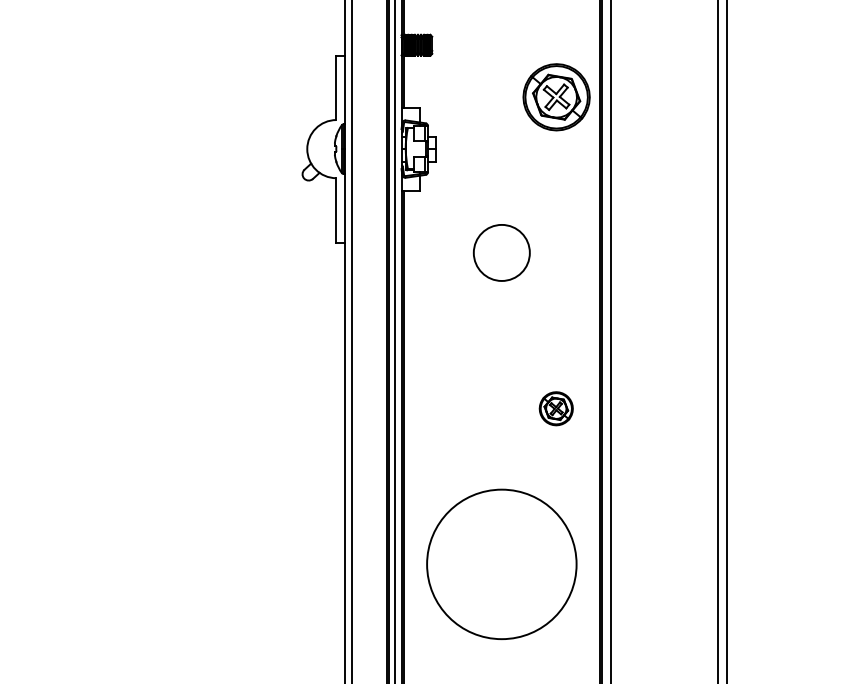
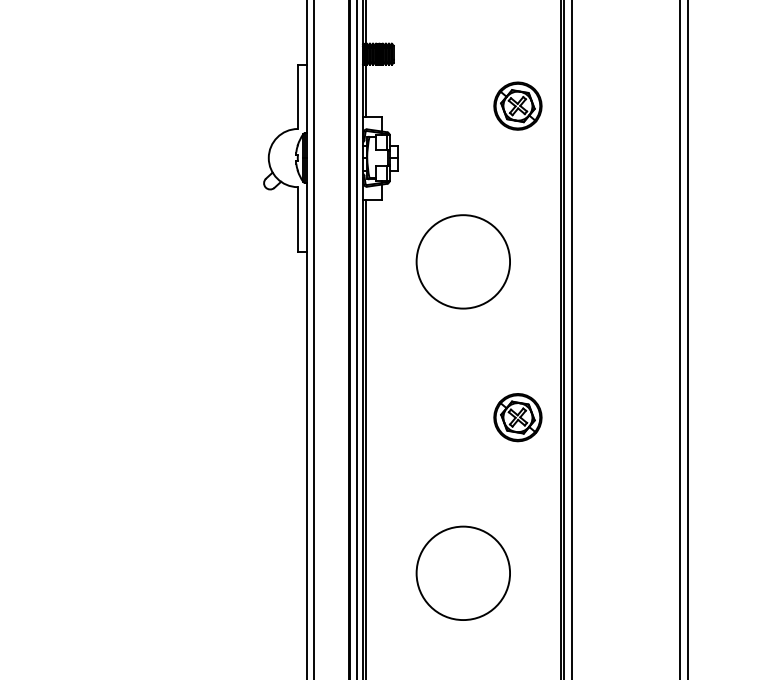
part: (555, 96) -> (517, 105), size x0.71
circle: (501, 252) -> (463, 261), size x1.67
part: (555, 408) -> (517, 417), size x1.43
circle: (501, 564) -> (463, 573), size x0.62

